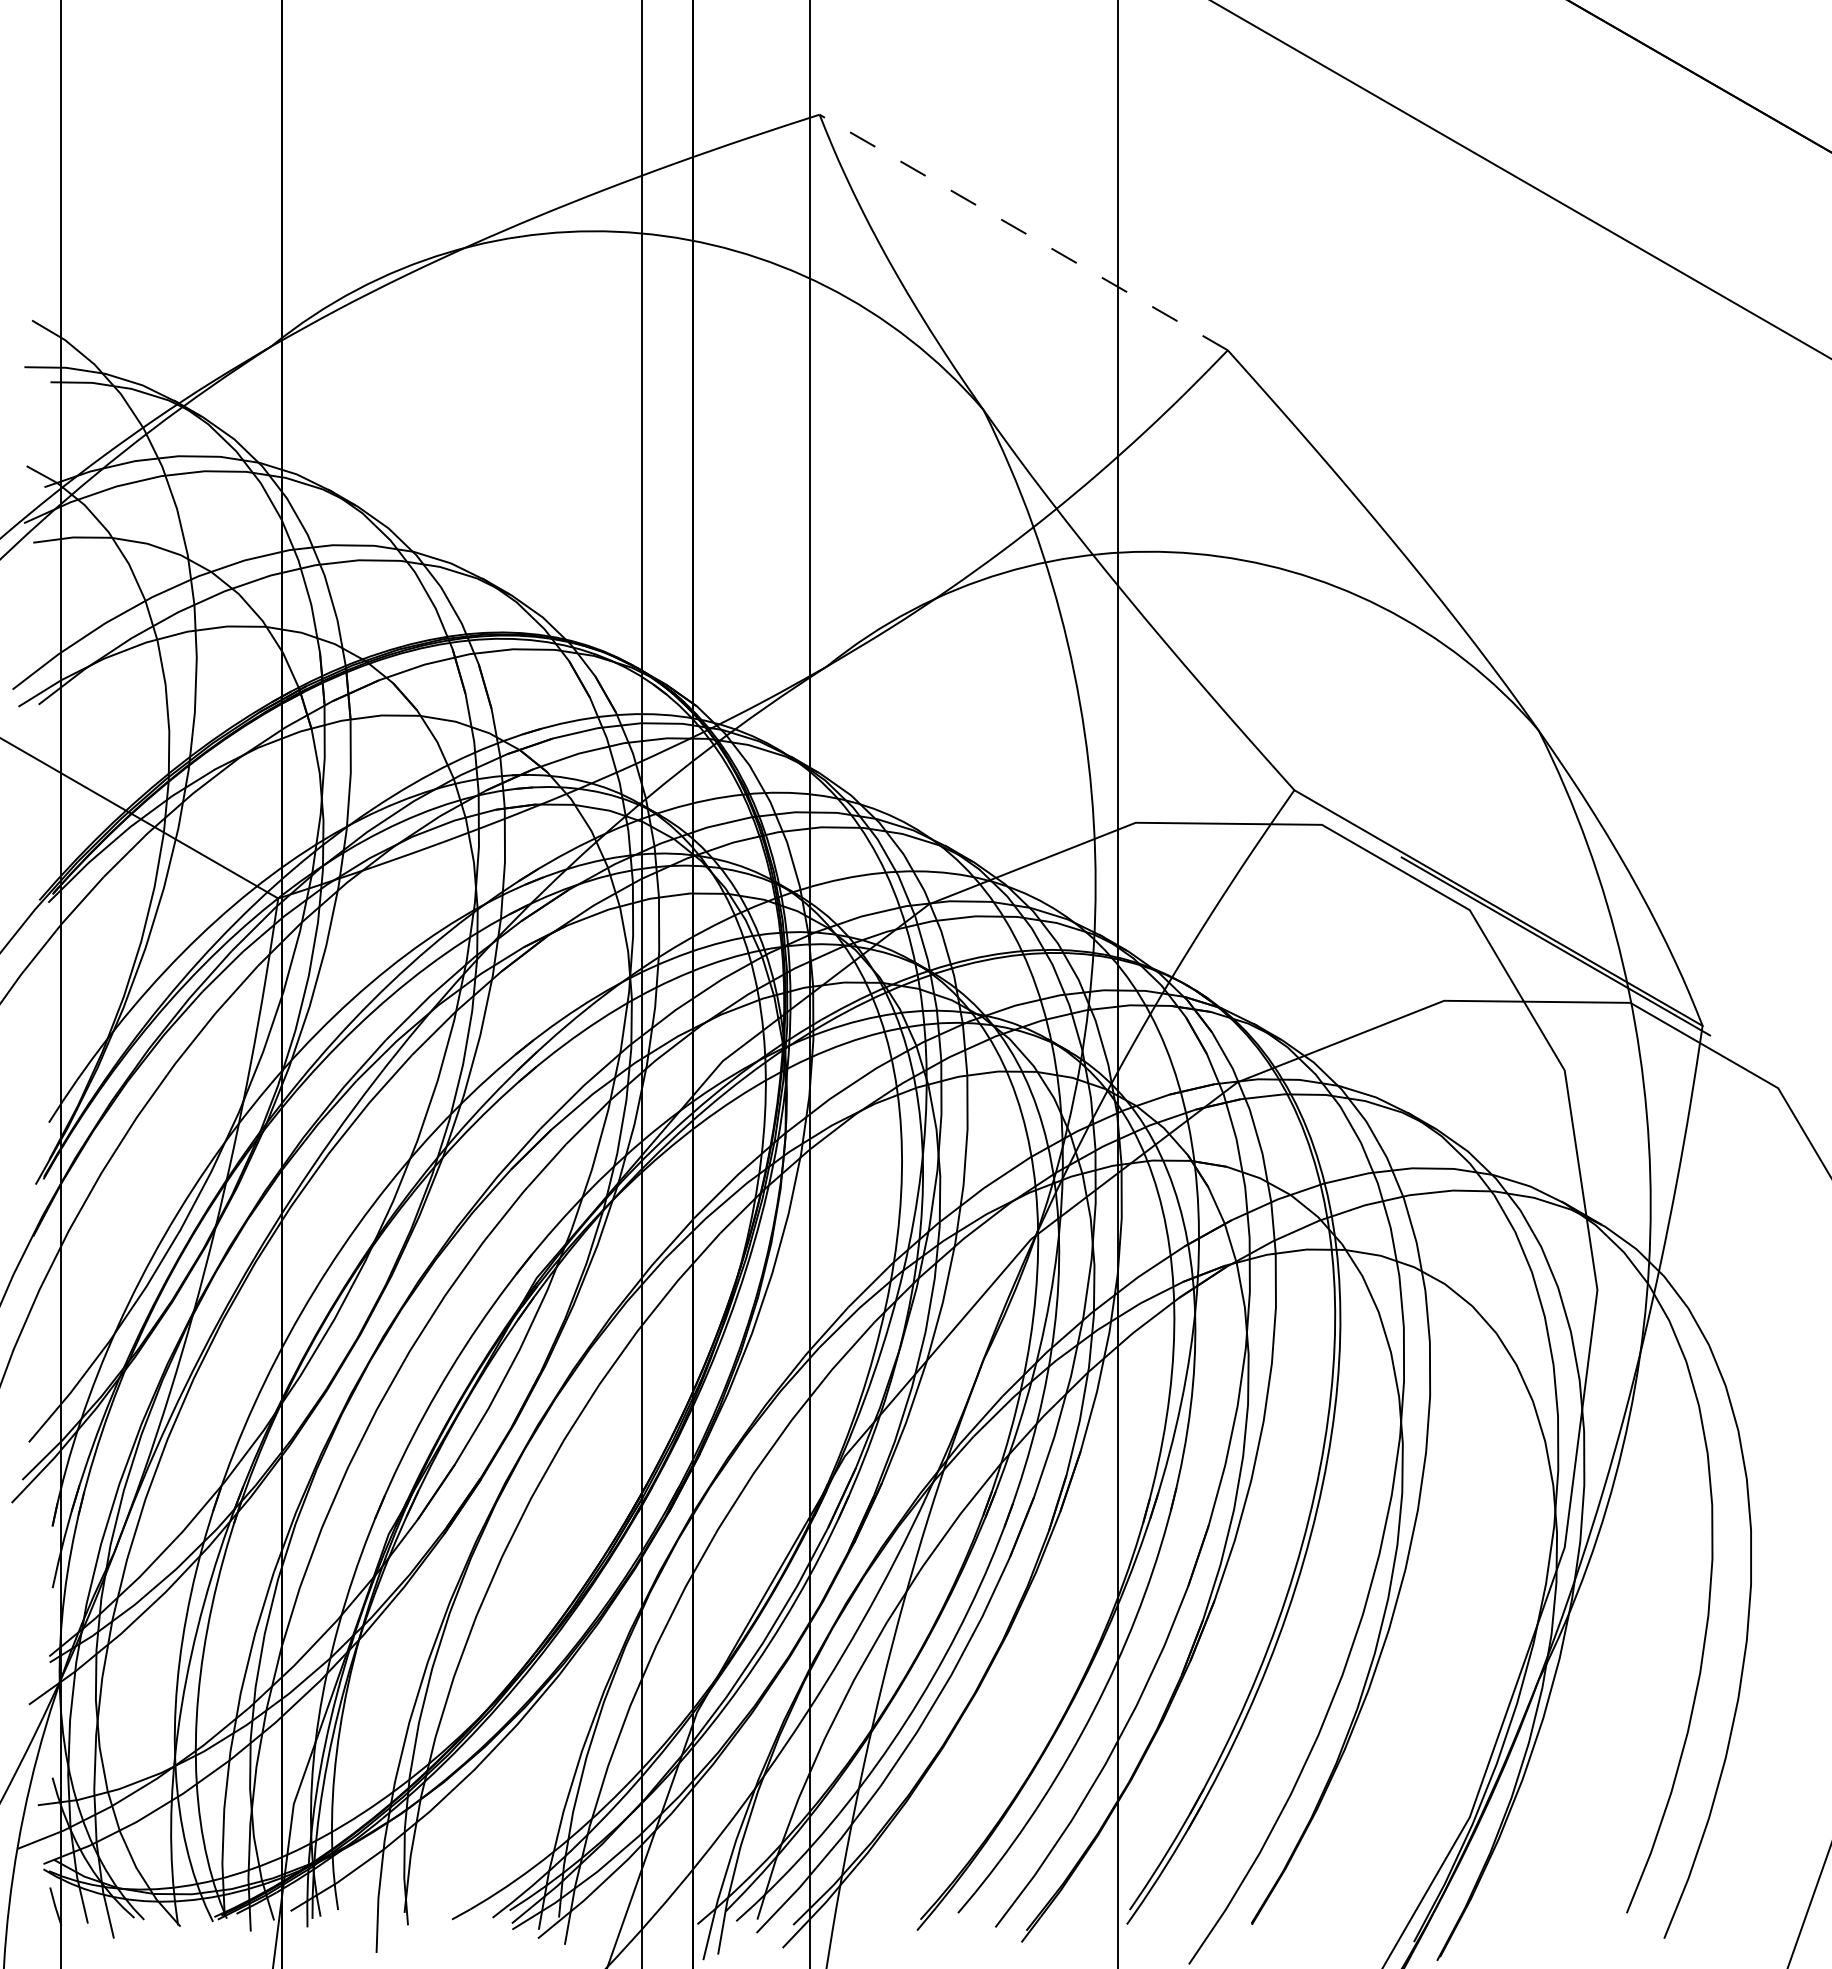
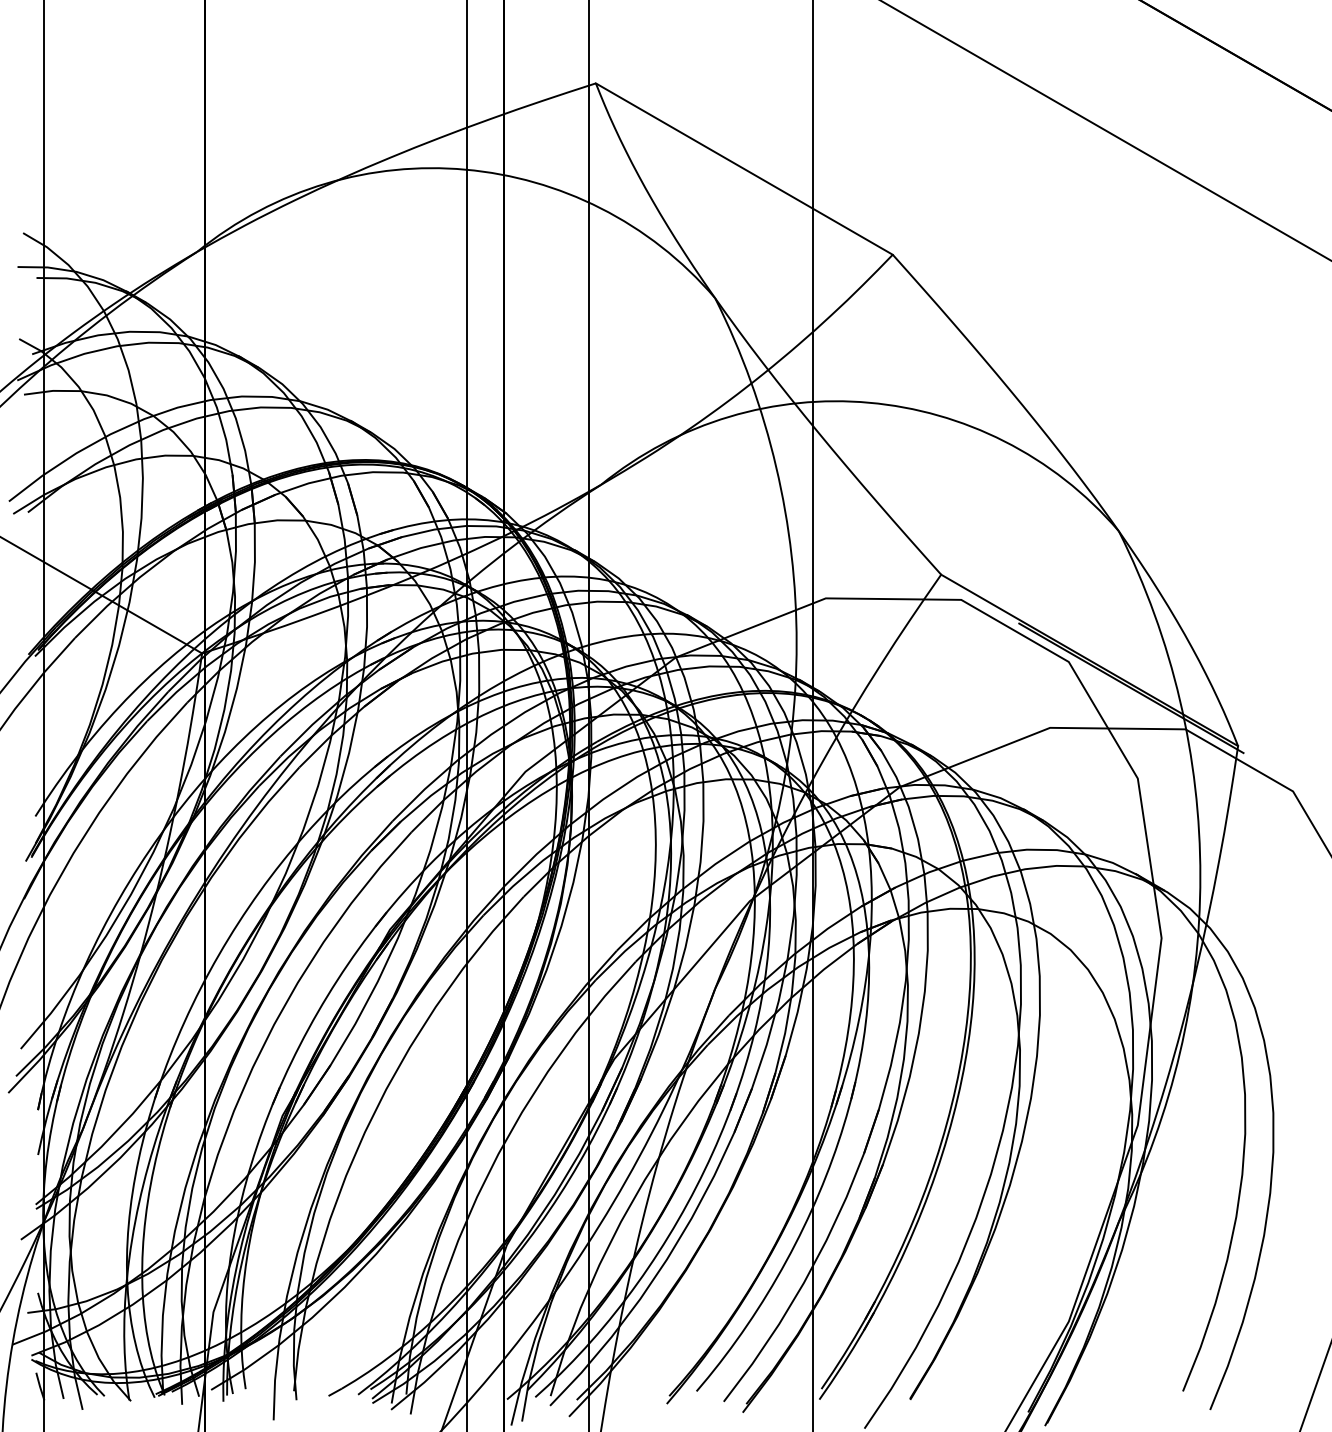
line: (1023, 232) -> (744, 169), dashed -> solid

